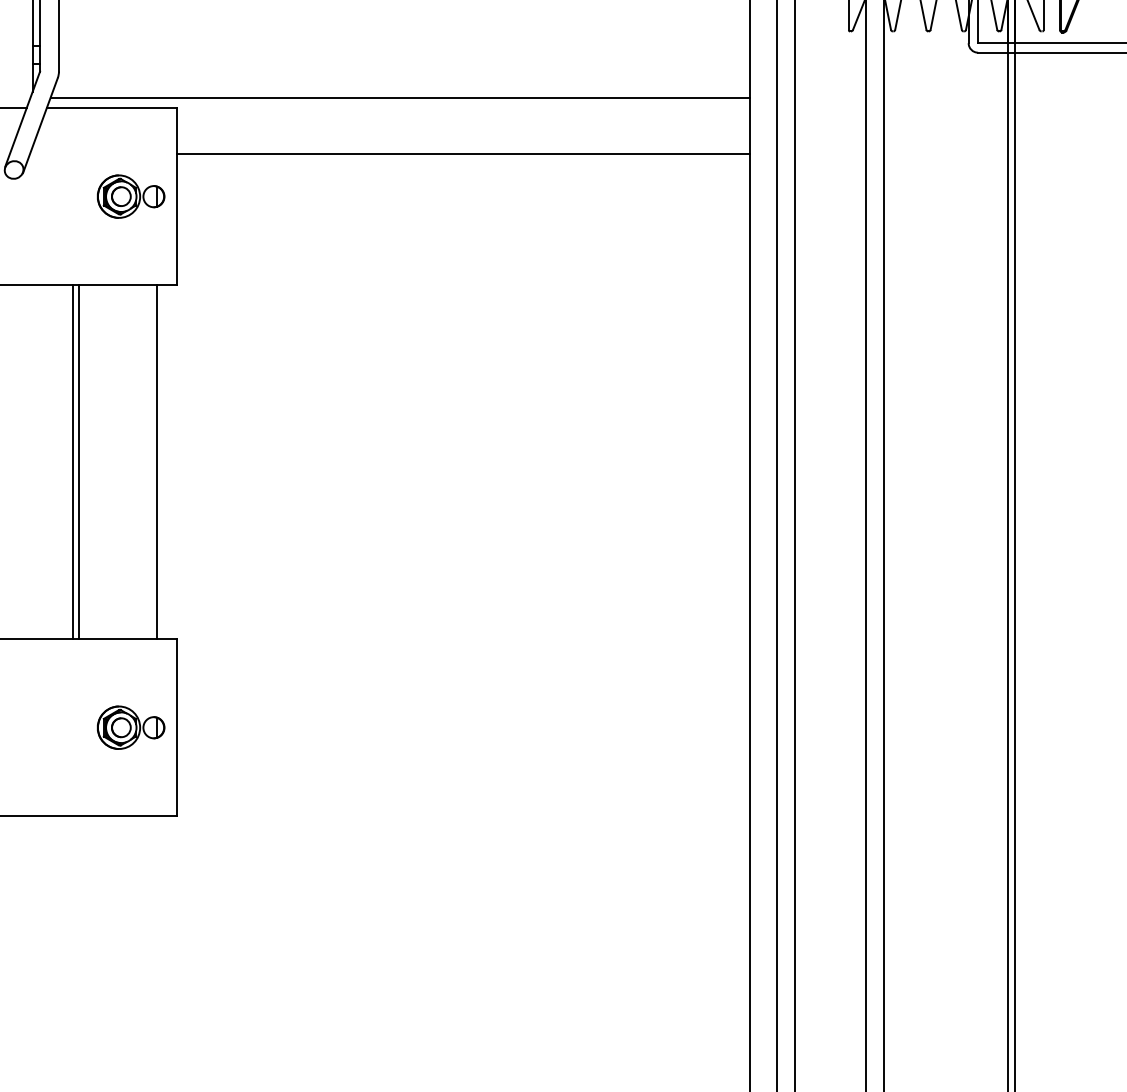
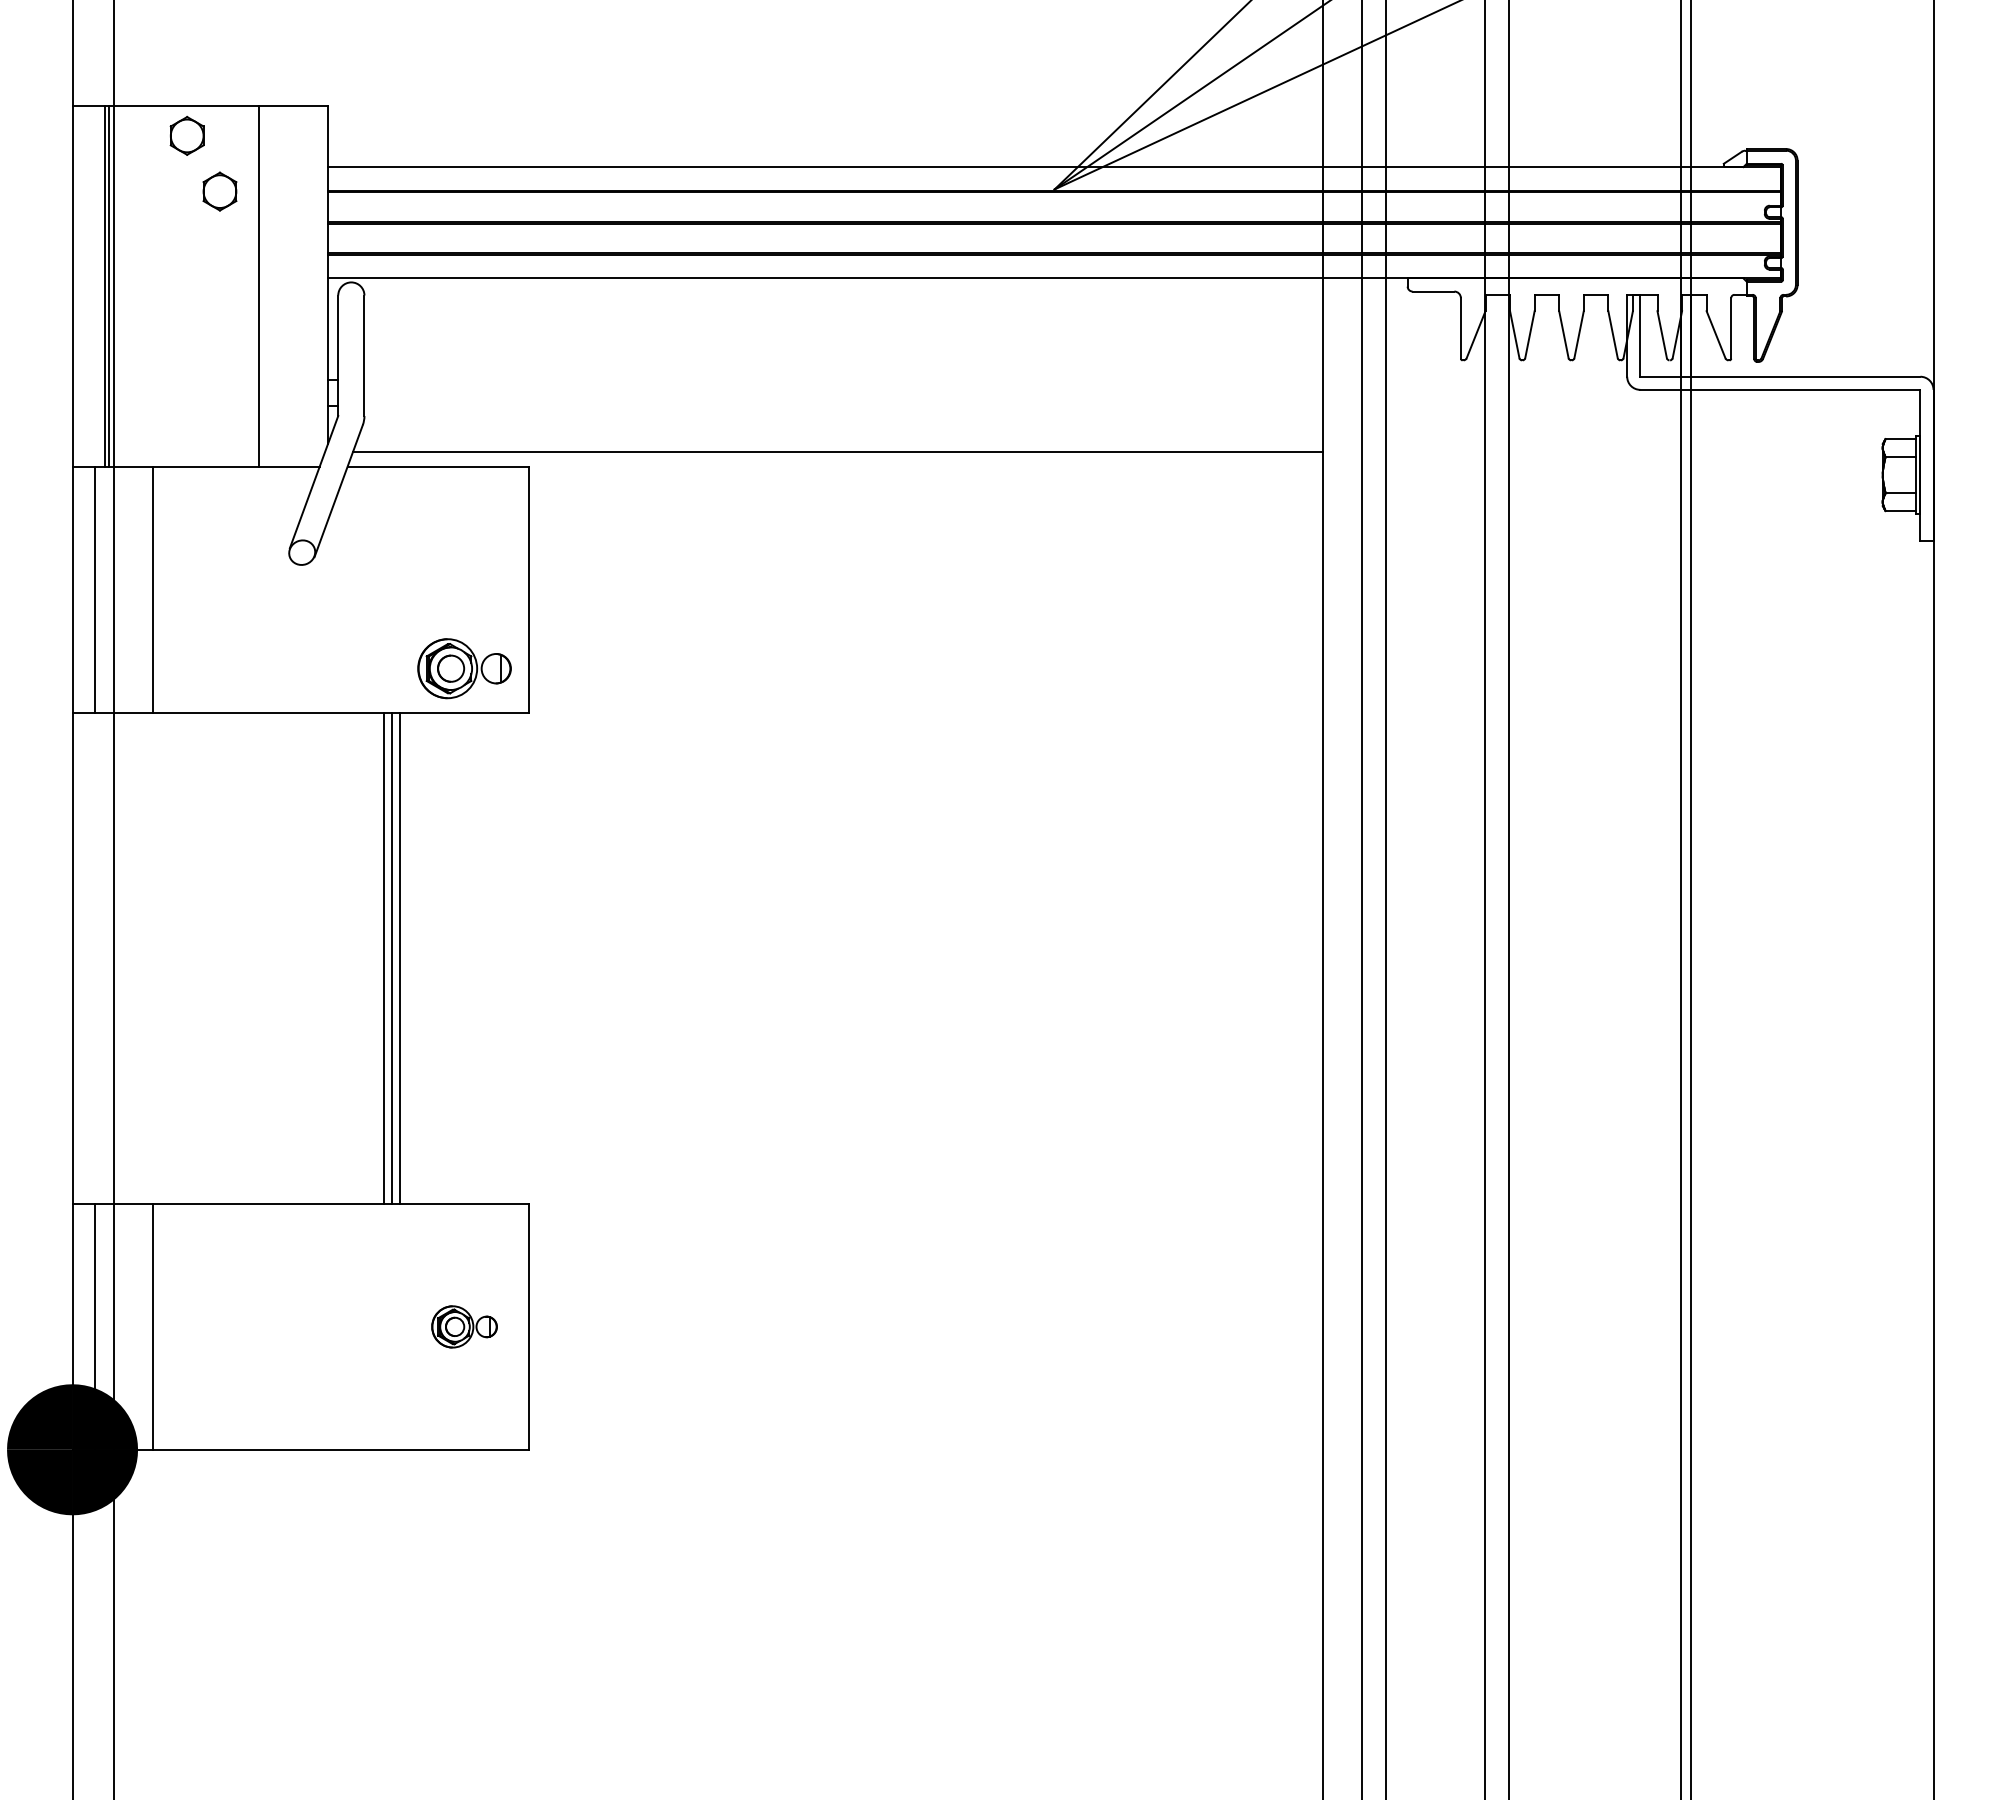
line: (463, 154) -> (925, 530), removed
part: (131, 196) -> (464, 668), moved
line: (157, 462) -> (400, 958), moved
part: (131, 727) -> (464, 1326), size x0.7

